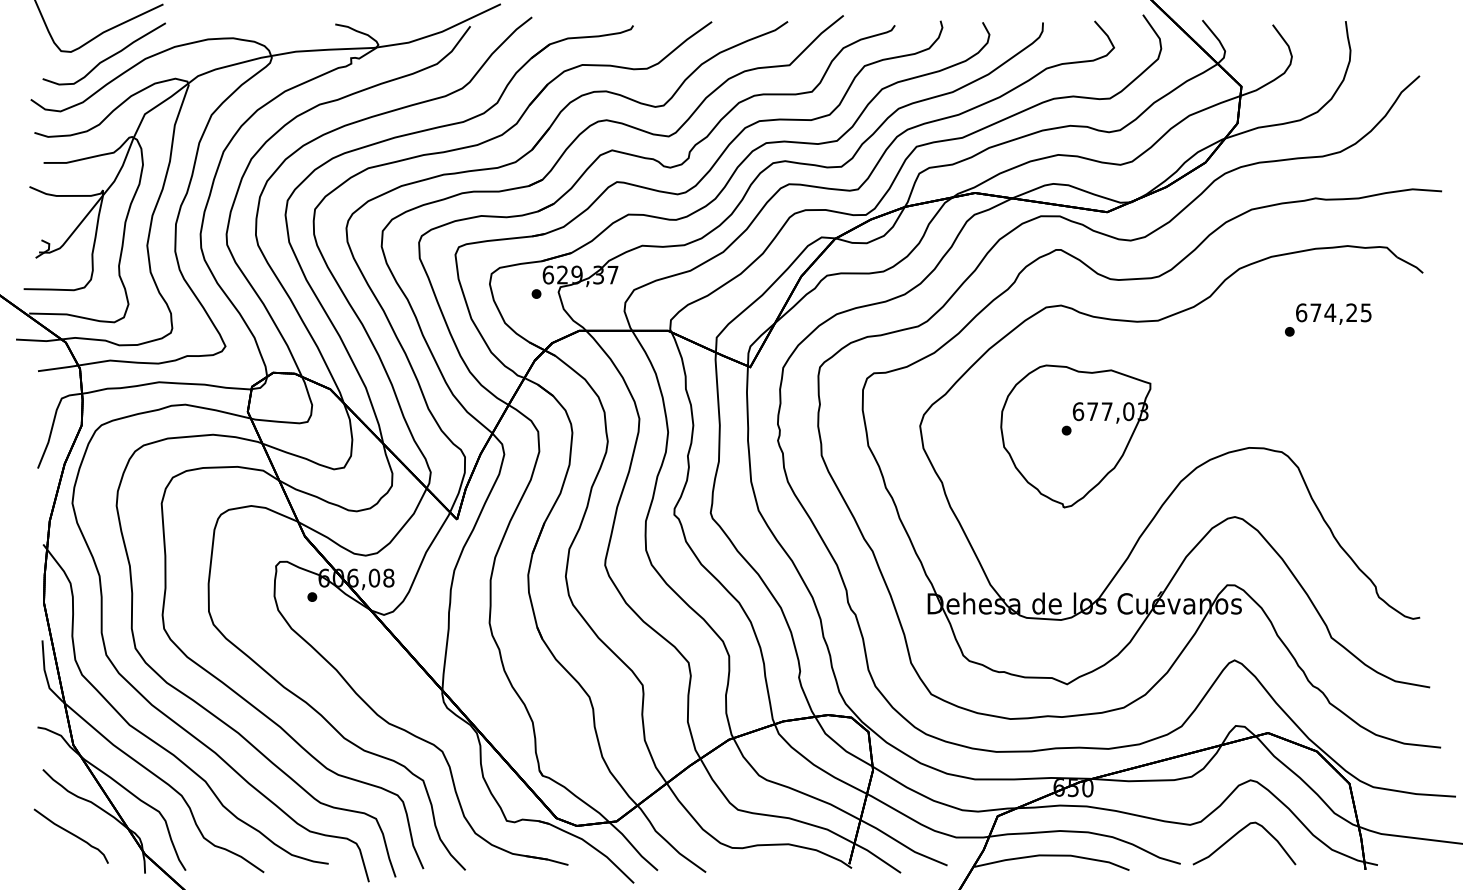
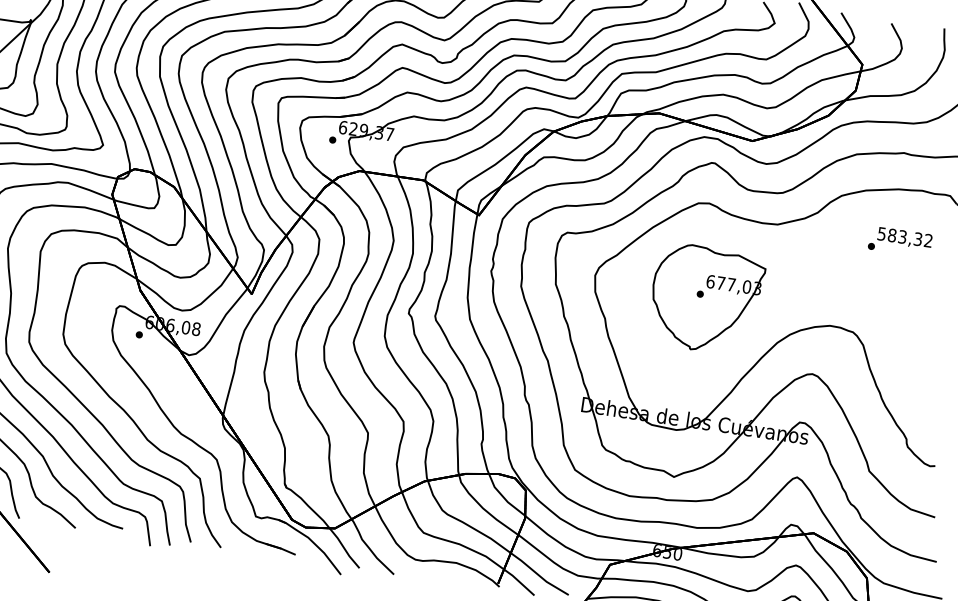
text: (1333, 312) -> (904, 237), 674,25 -> 583,32

